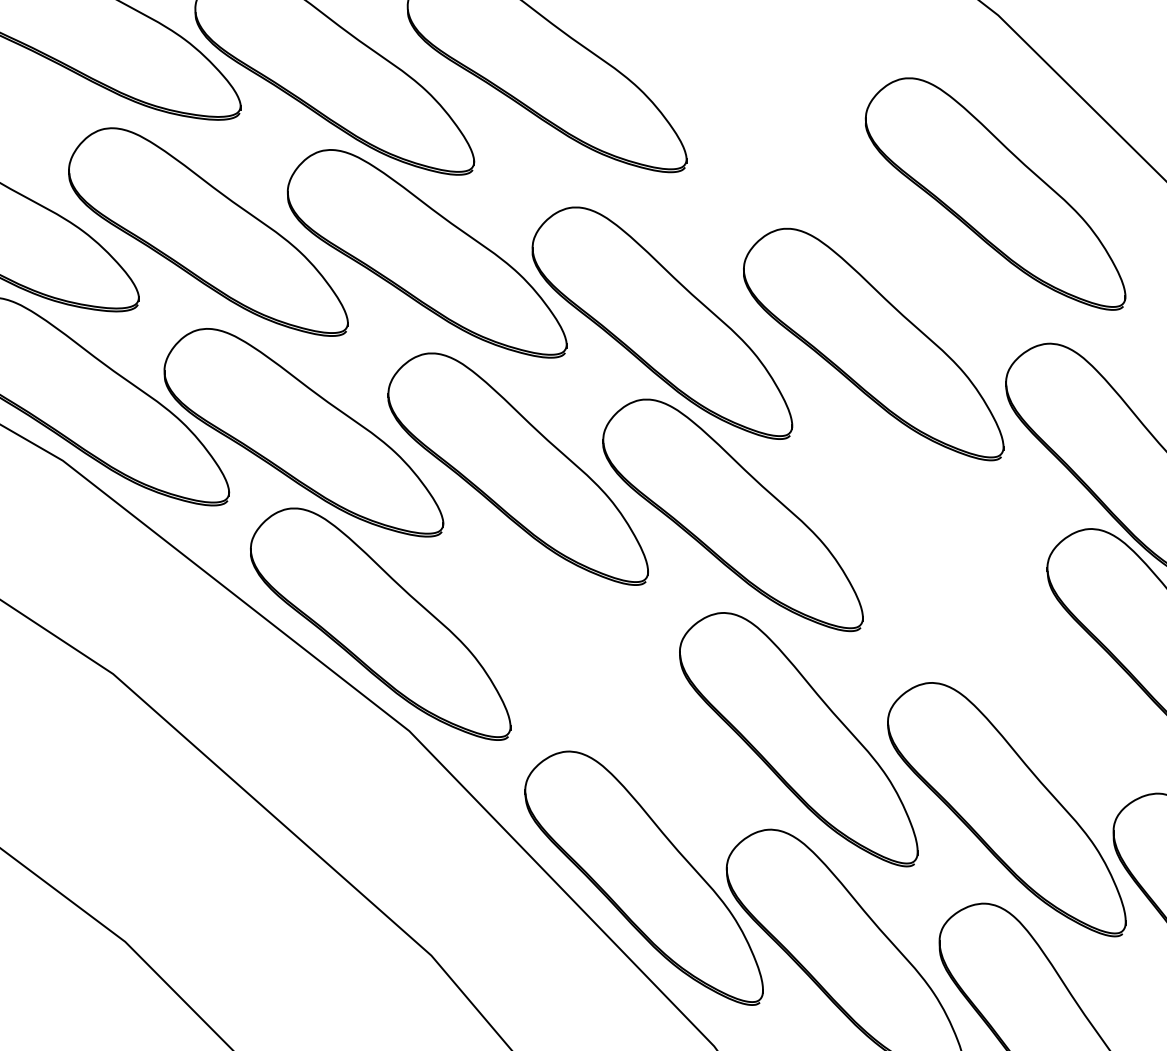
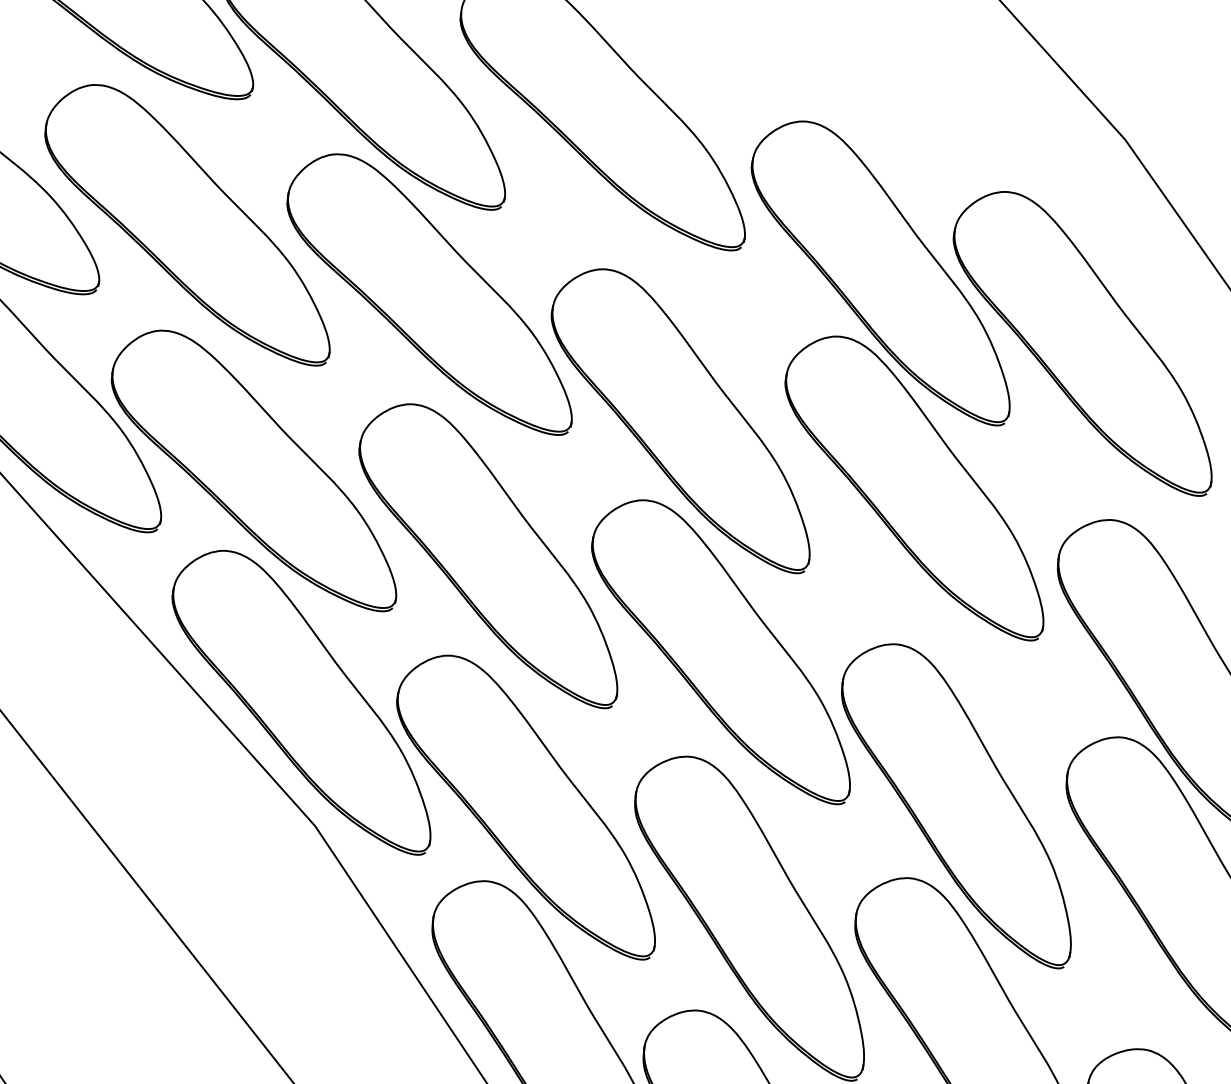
part: (810, 164) -> (883, 269), added
part: (958, 610) -> (958, 802), added
part: (589, 678) -> (528, 803), added

